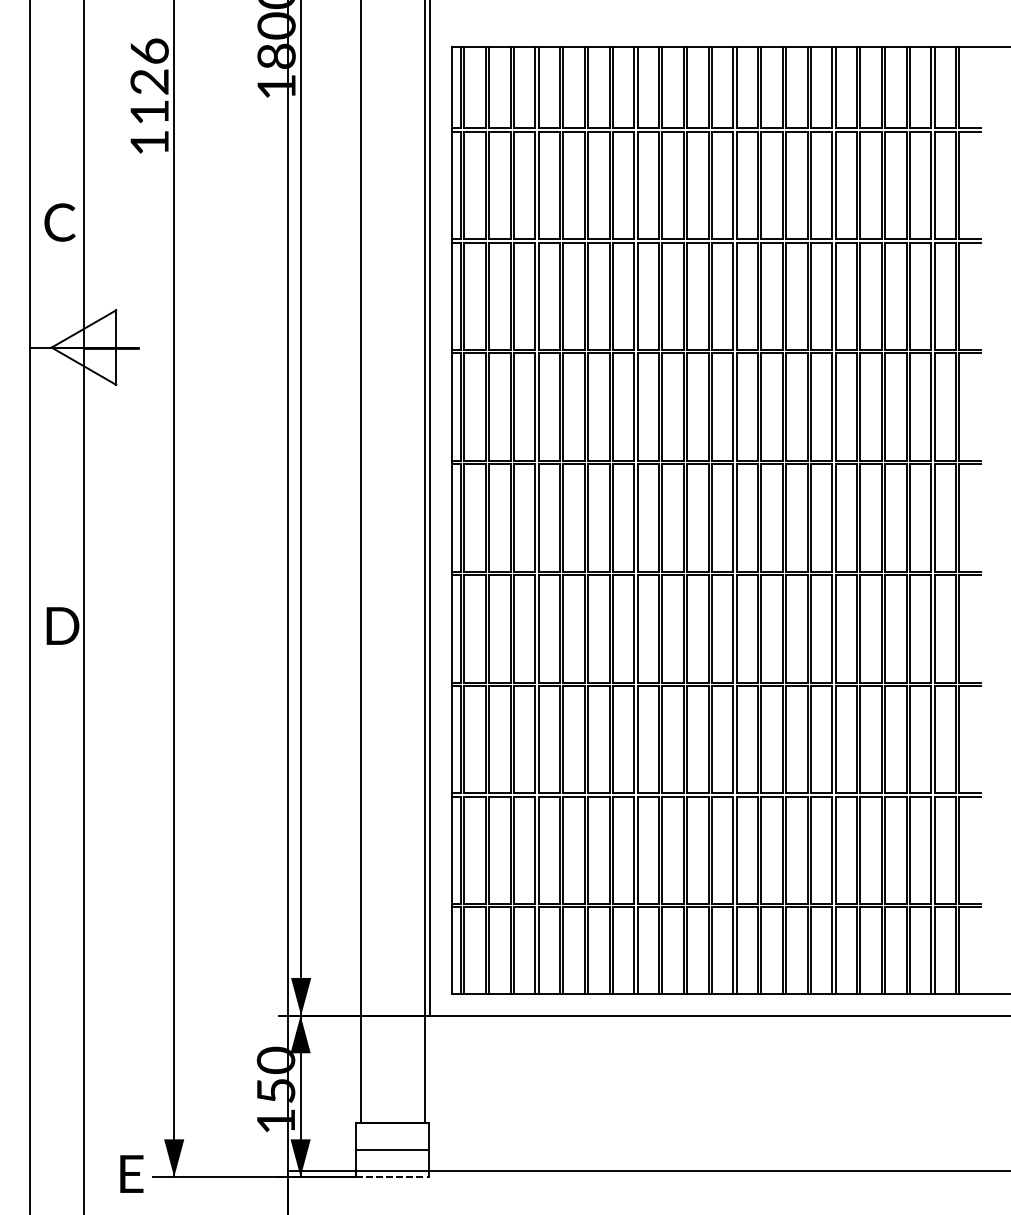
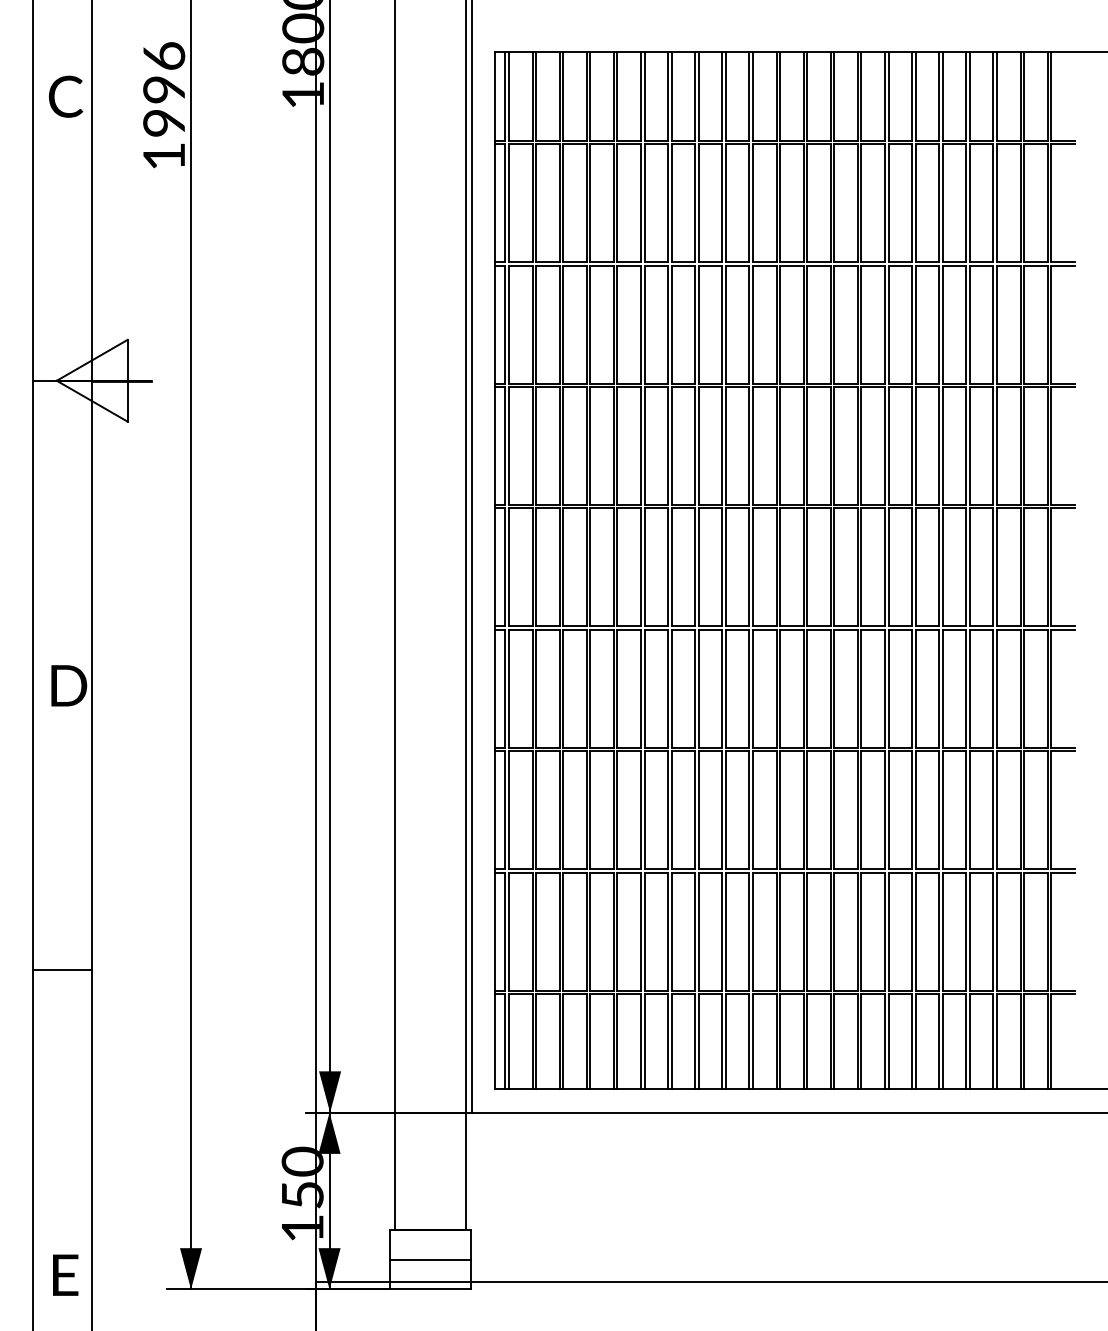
text: (149, 97) -> (163, 106), 1126 -> 1996
text: (60, 222) -> (66, 96), moved
line: (56, 885) -> (62, 970), added
text: (131, 1173) -> (65, 1274), moved
line: (393, 1177) -> (431, 1289), dashed -> solid

